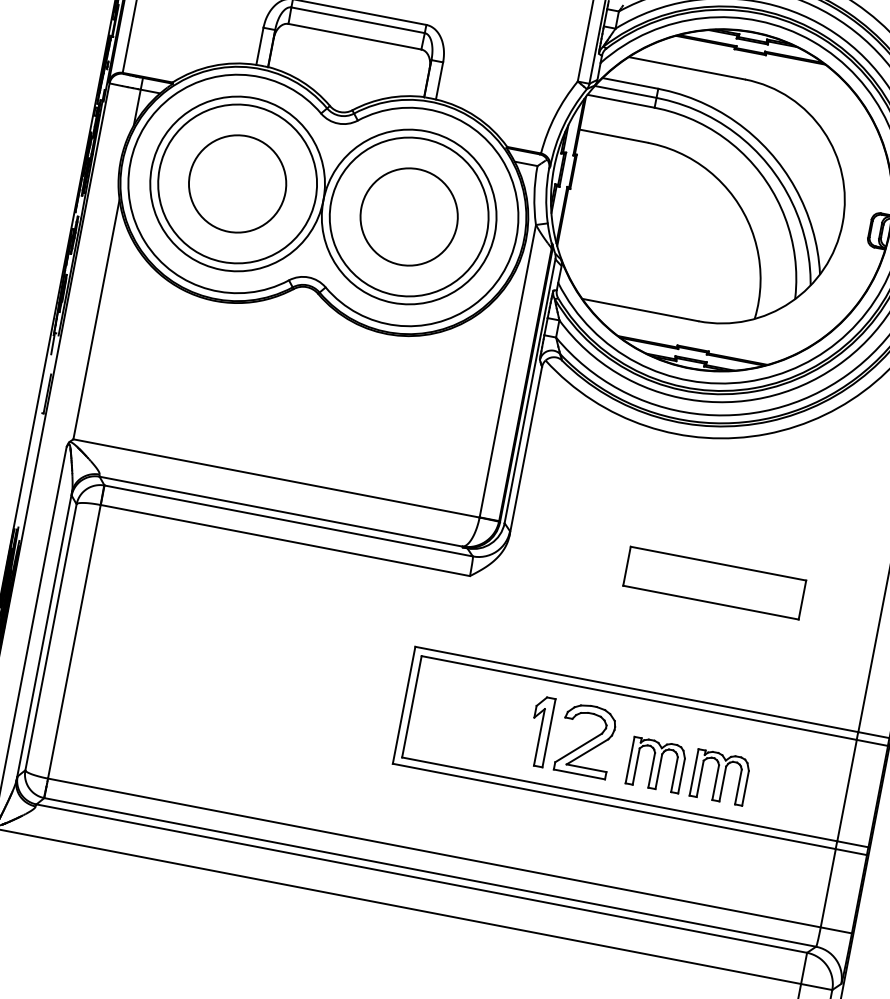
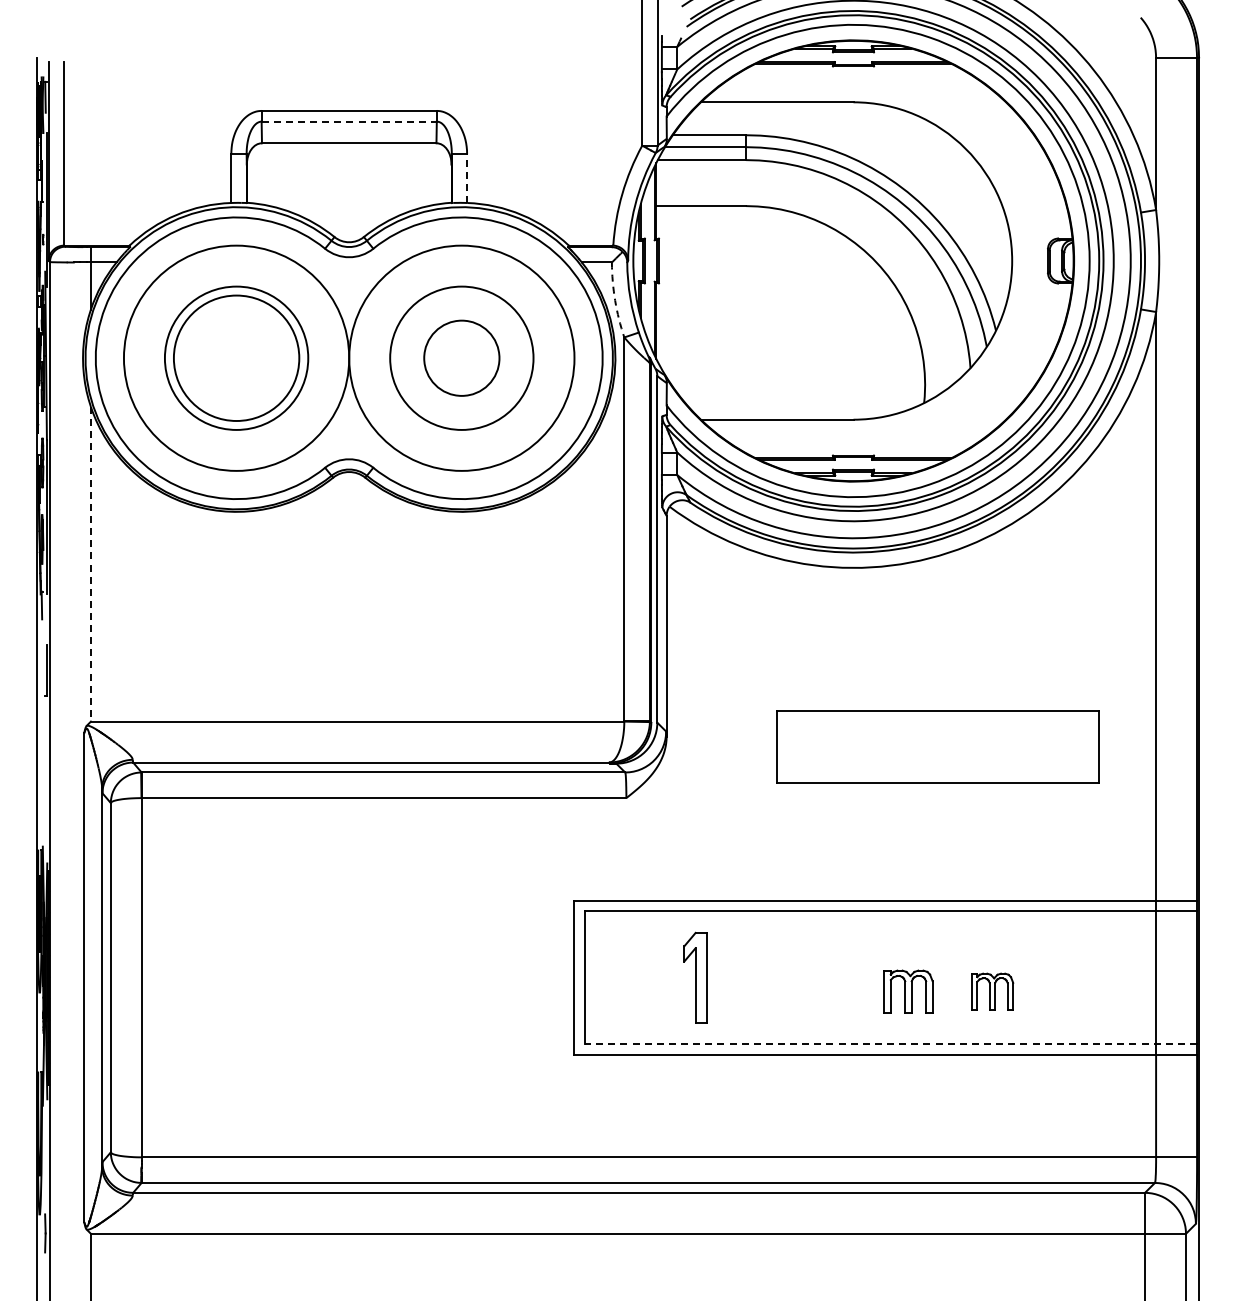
line: (358, 20) -> (349, 121), solid -> dashed
line: (439, 80) -> (467, 178), solid -> dashed
circle: (237, 183) -> (236, 357), size x0.7
arc: (534, 195) -> (615, 300), solid -> dashed
circle: (409, 216) -> (461, 357), size x0.6
circle: (409, 216) -> (461, 357), size x0.7
line: (96, 319) -> (90, 564), solid -> dashed
part: (714, 583) -> (937, 747), size x1.4
part: (540, 731) -> (695, 977), moved
part: (585, 740) -> (812, 977), removed
part: (656, 764) -> (908, 991), size x0.7
part: (720, 777) -> (992, 991), size x0.6
line: (635, 802) -> (890, 1044), solid -> dashed

